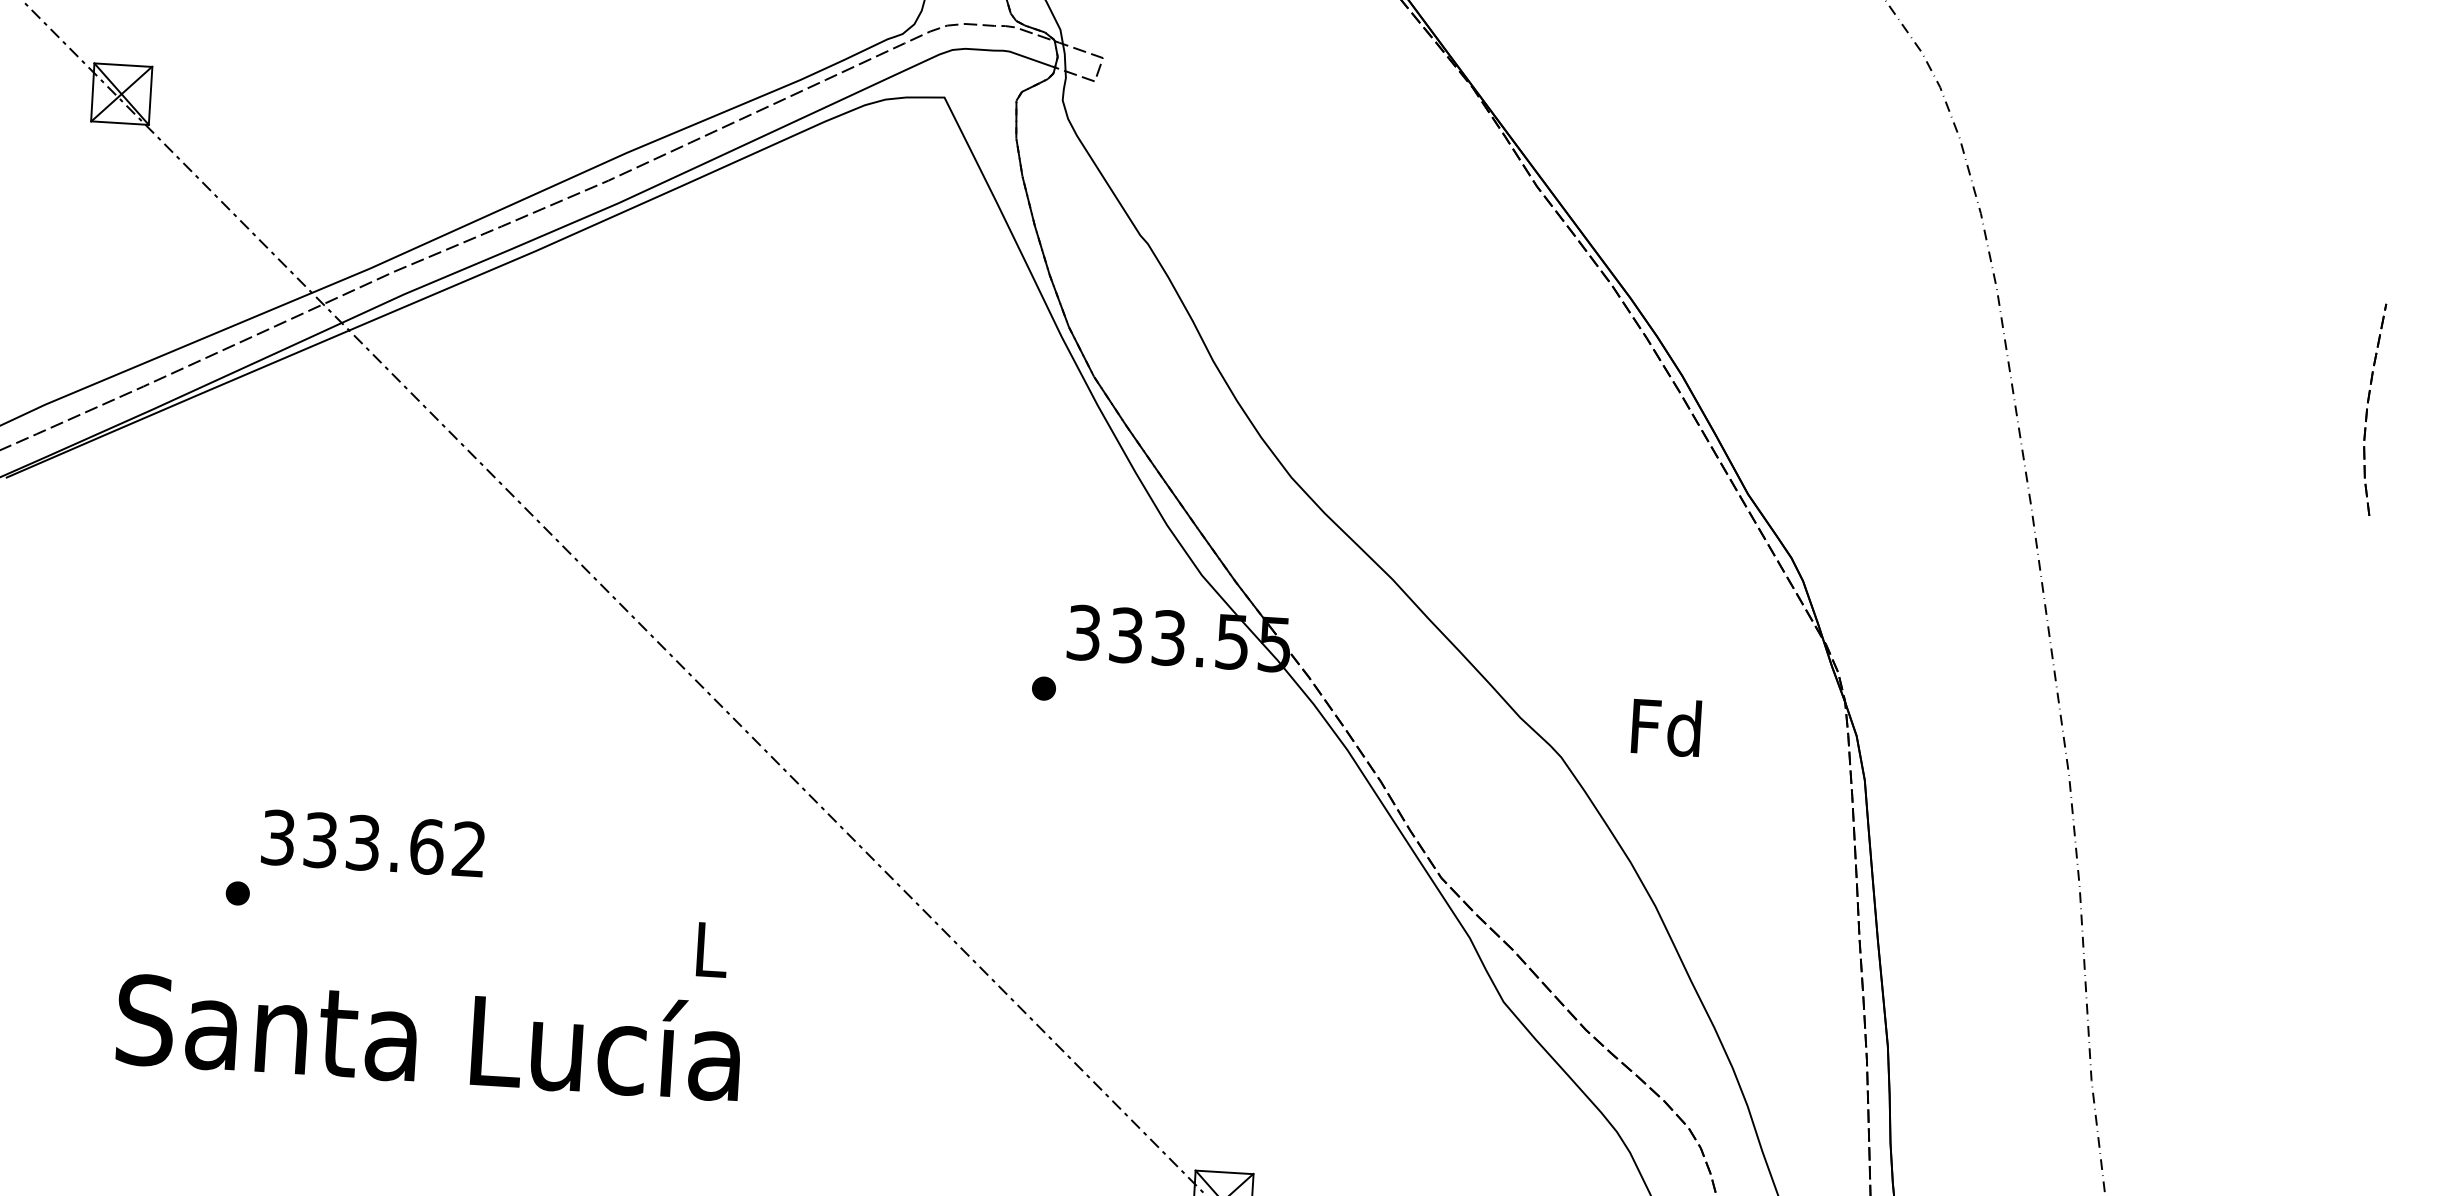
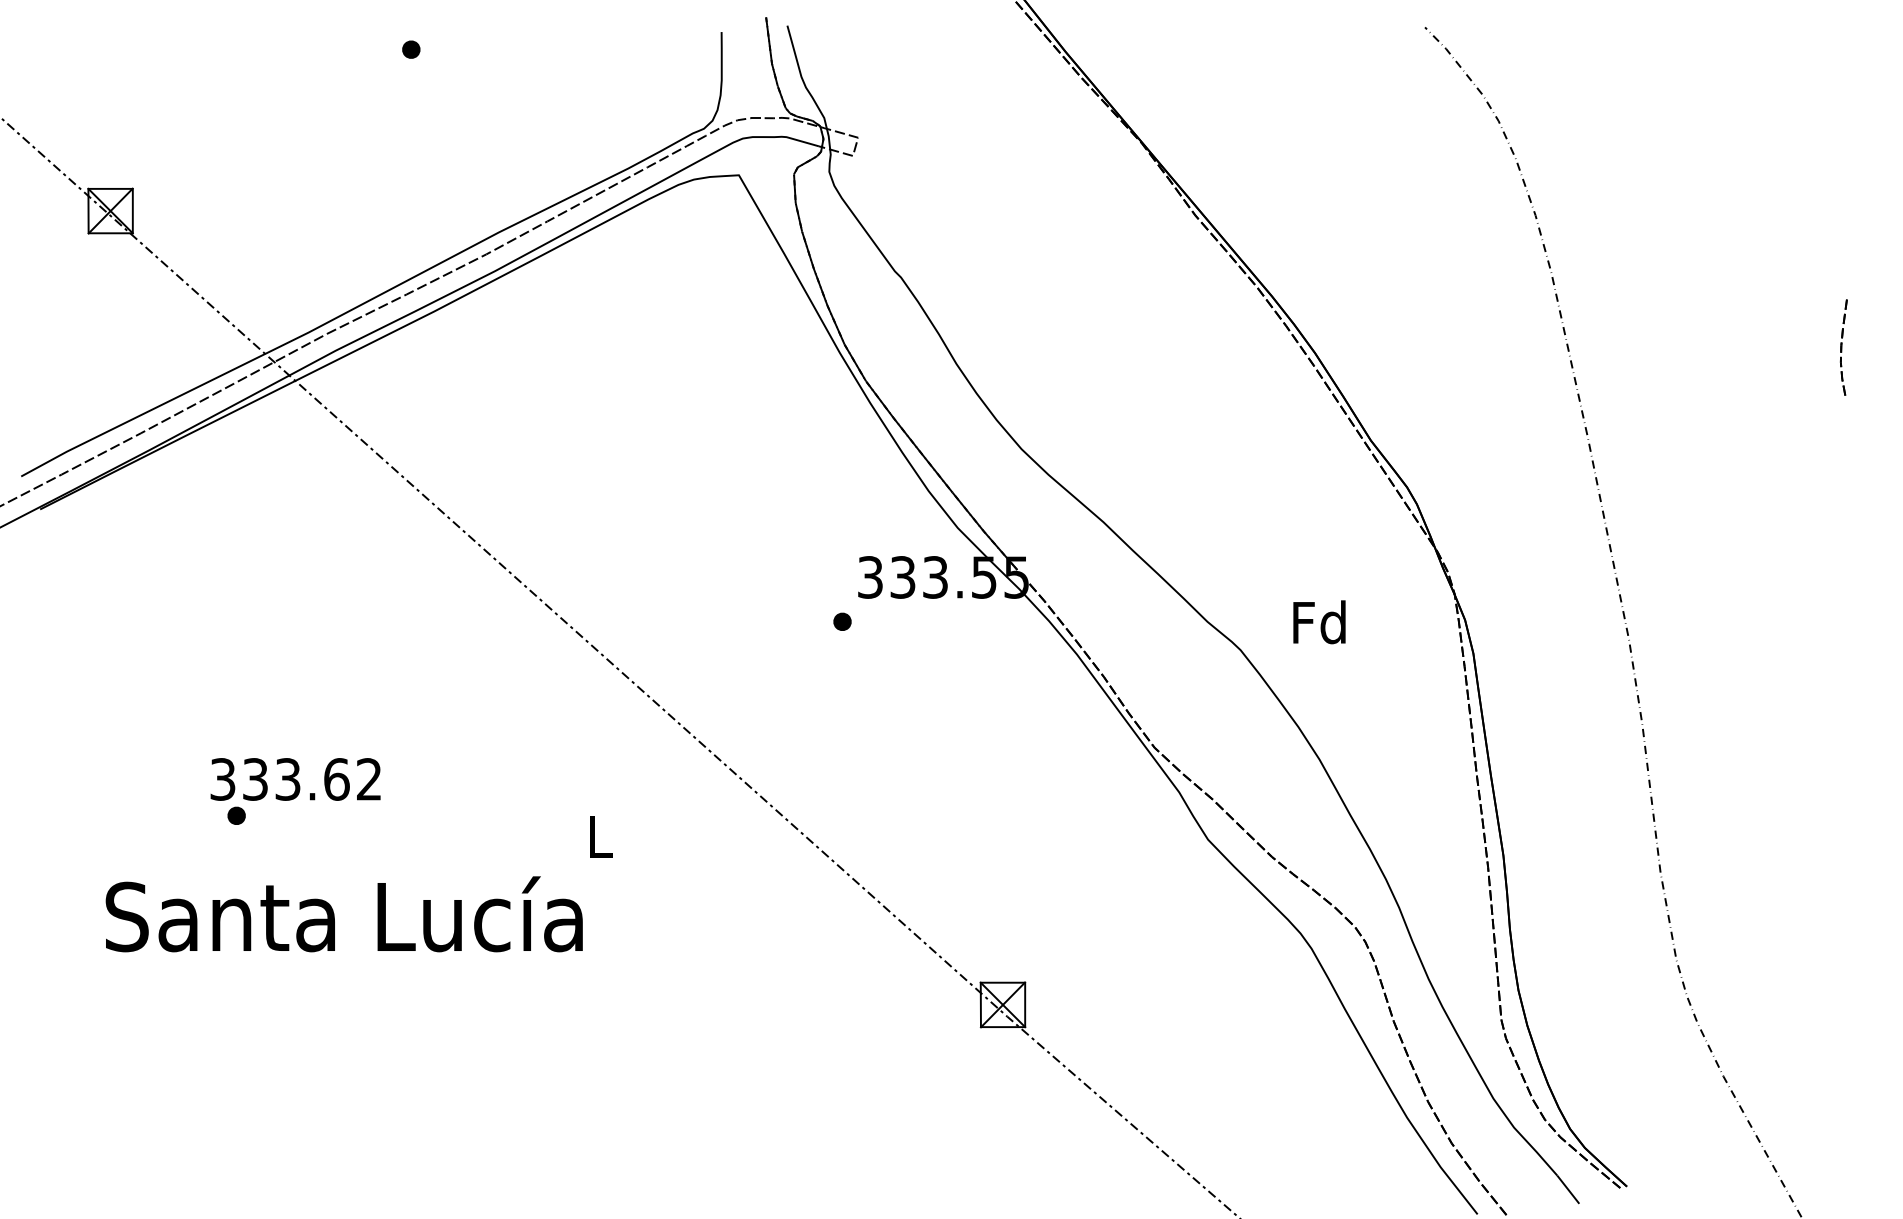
part: (2372, 409) -> (1843, 346), size x0.6
text: (372, 843) -> (295, 779), moved
text: (428, 1034) -> (343, 914), moved

